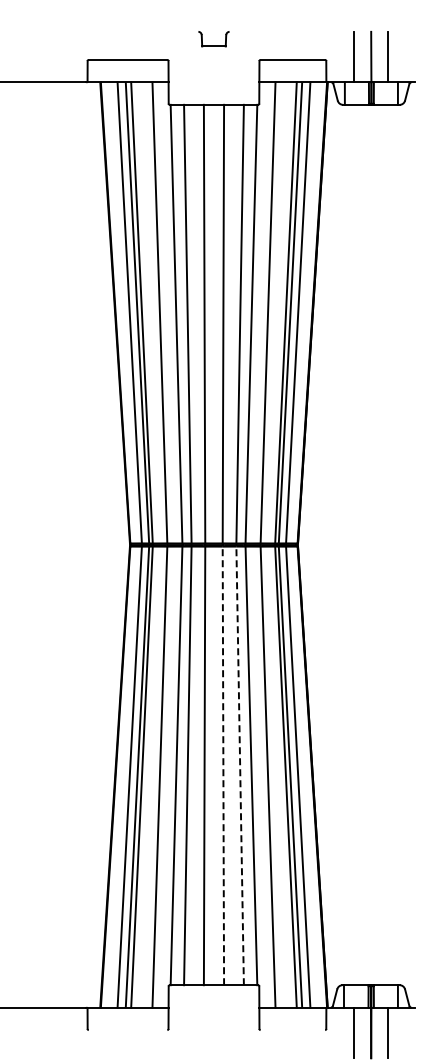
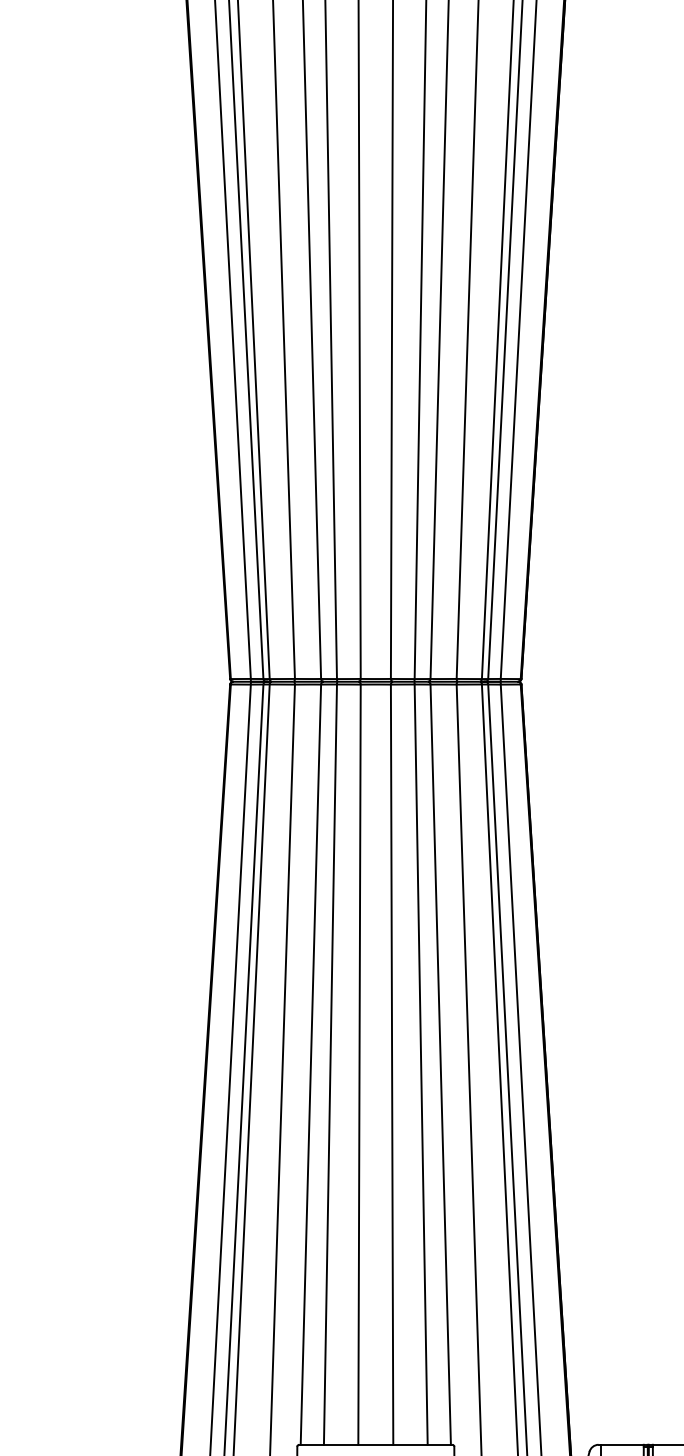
line: (223, 765) -> (392, 1063), dashed -> solid
line: (240, 765) -> (421, 1063), dashed -> solid

